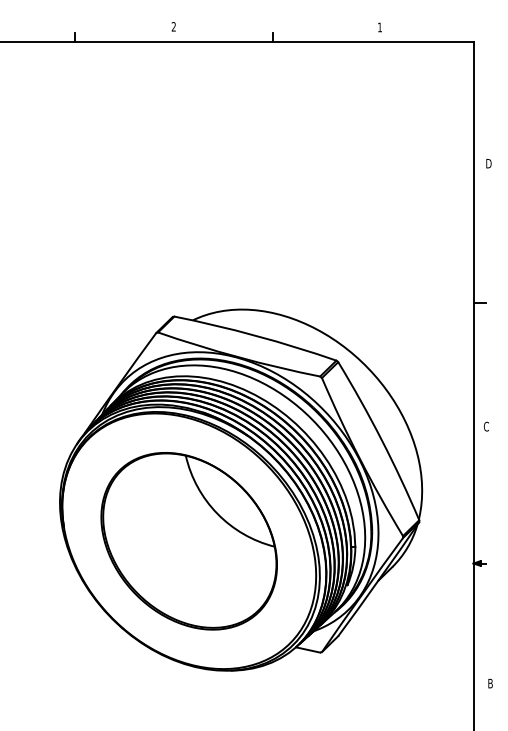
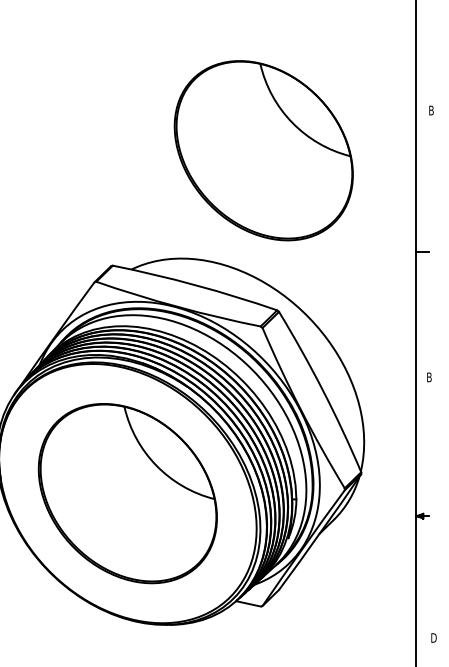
text: (489, 163) -> (432, 110), D -> B
part: (322, 203) -> (263, 150), added
text: (485, 426) -> (428, 377), C -> B
text: (491, 683) -> (434, 637), B -> D

